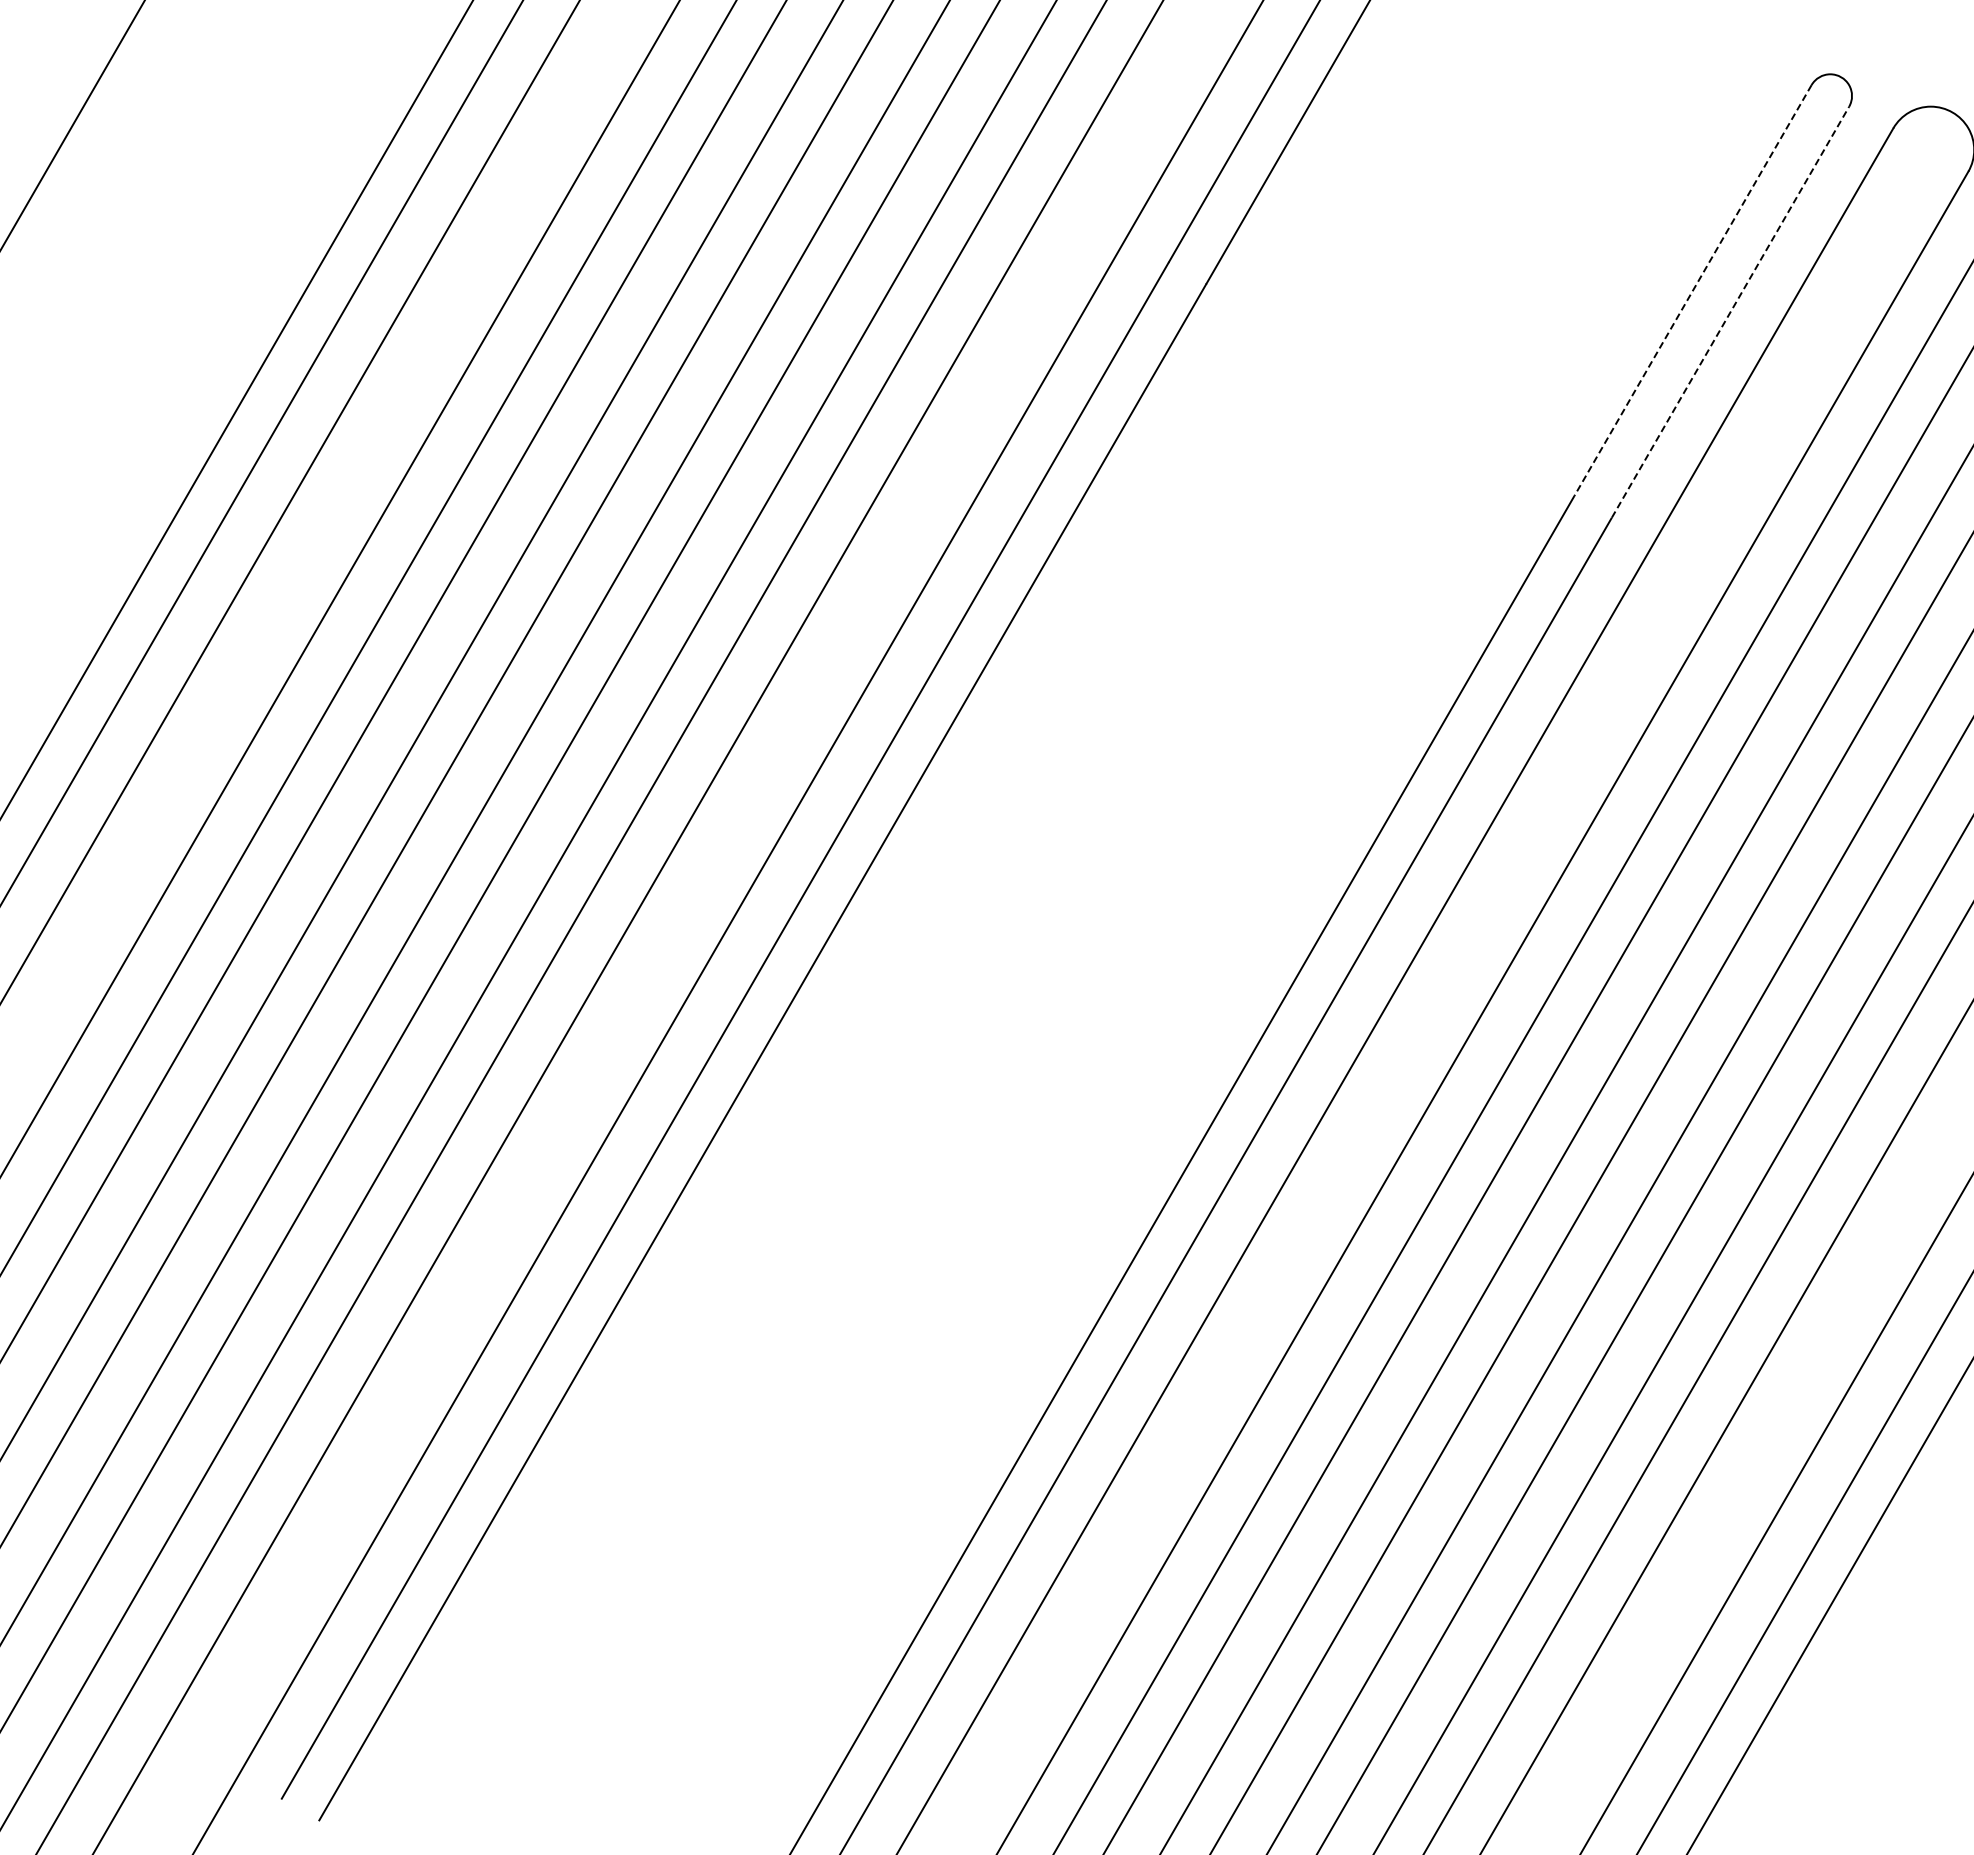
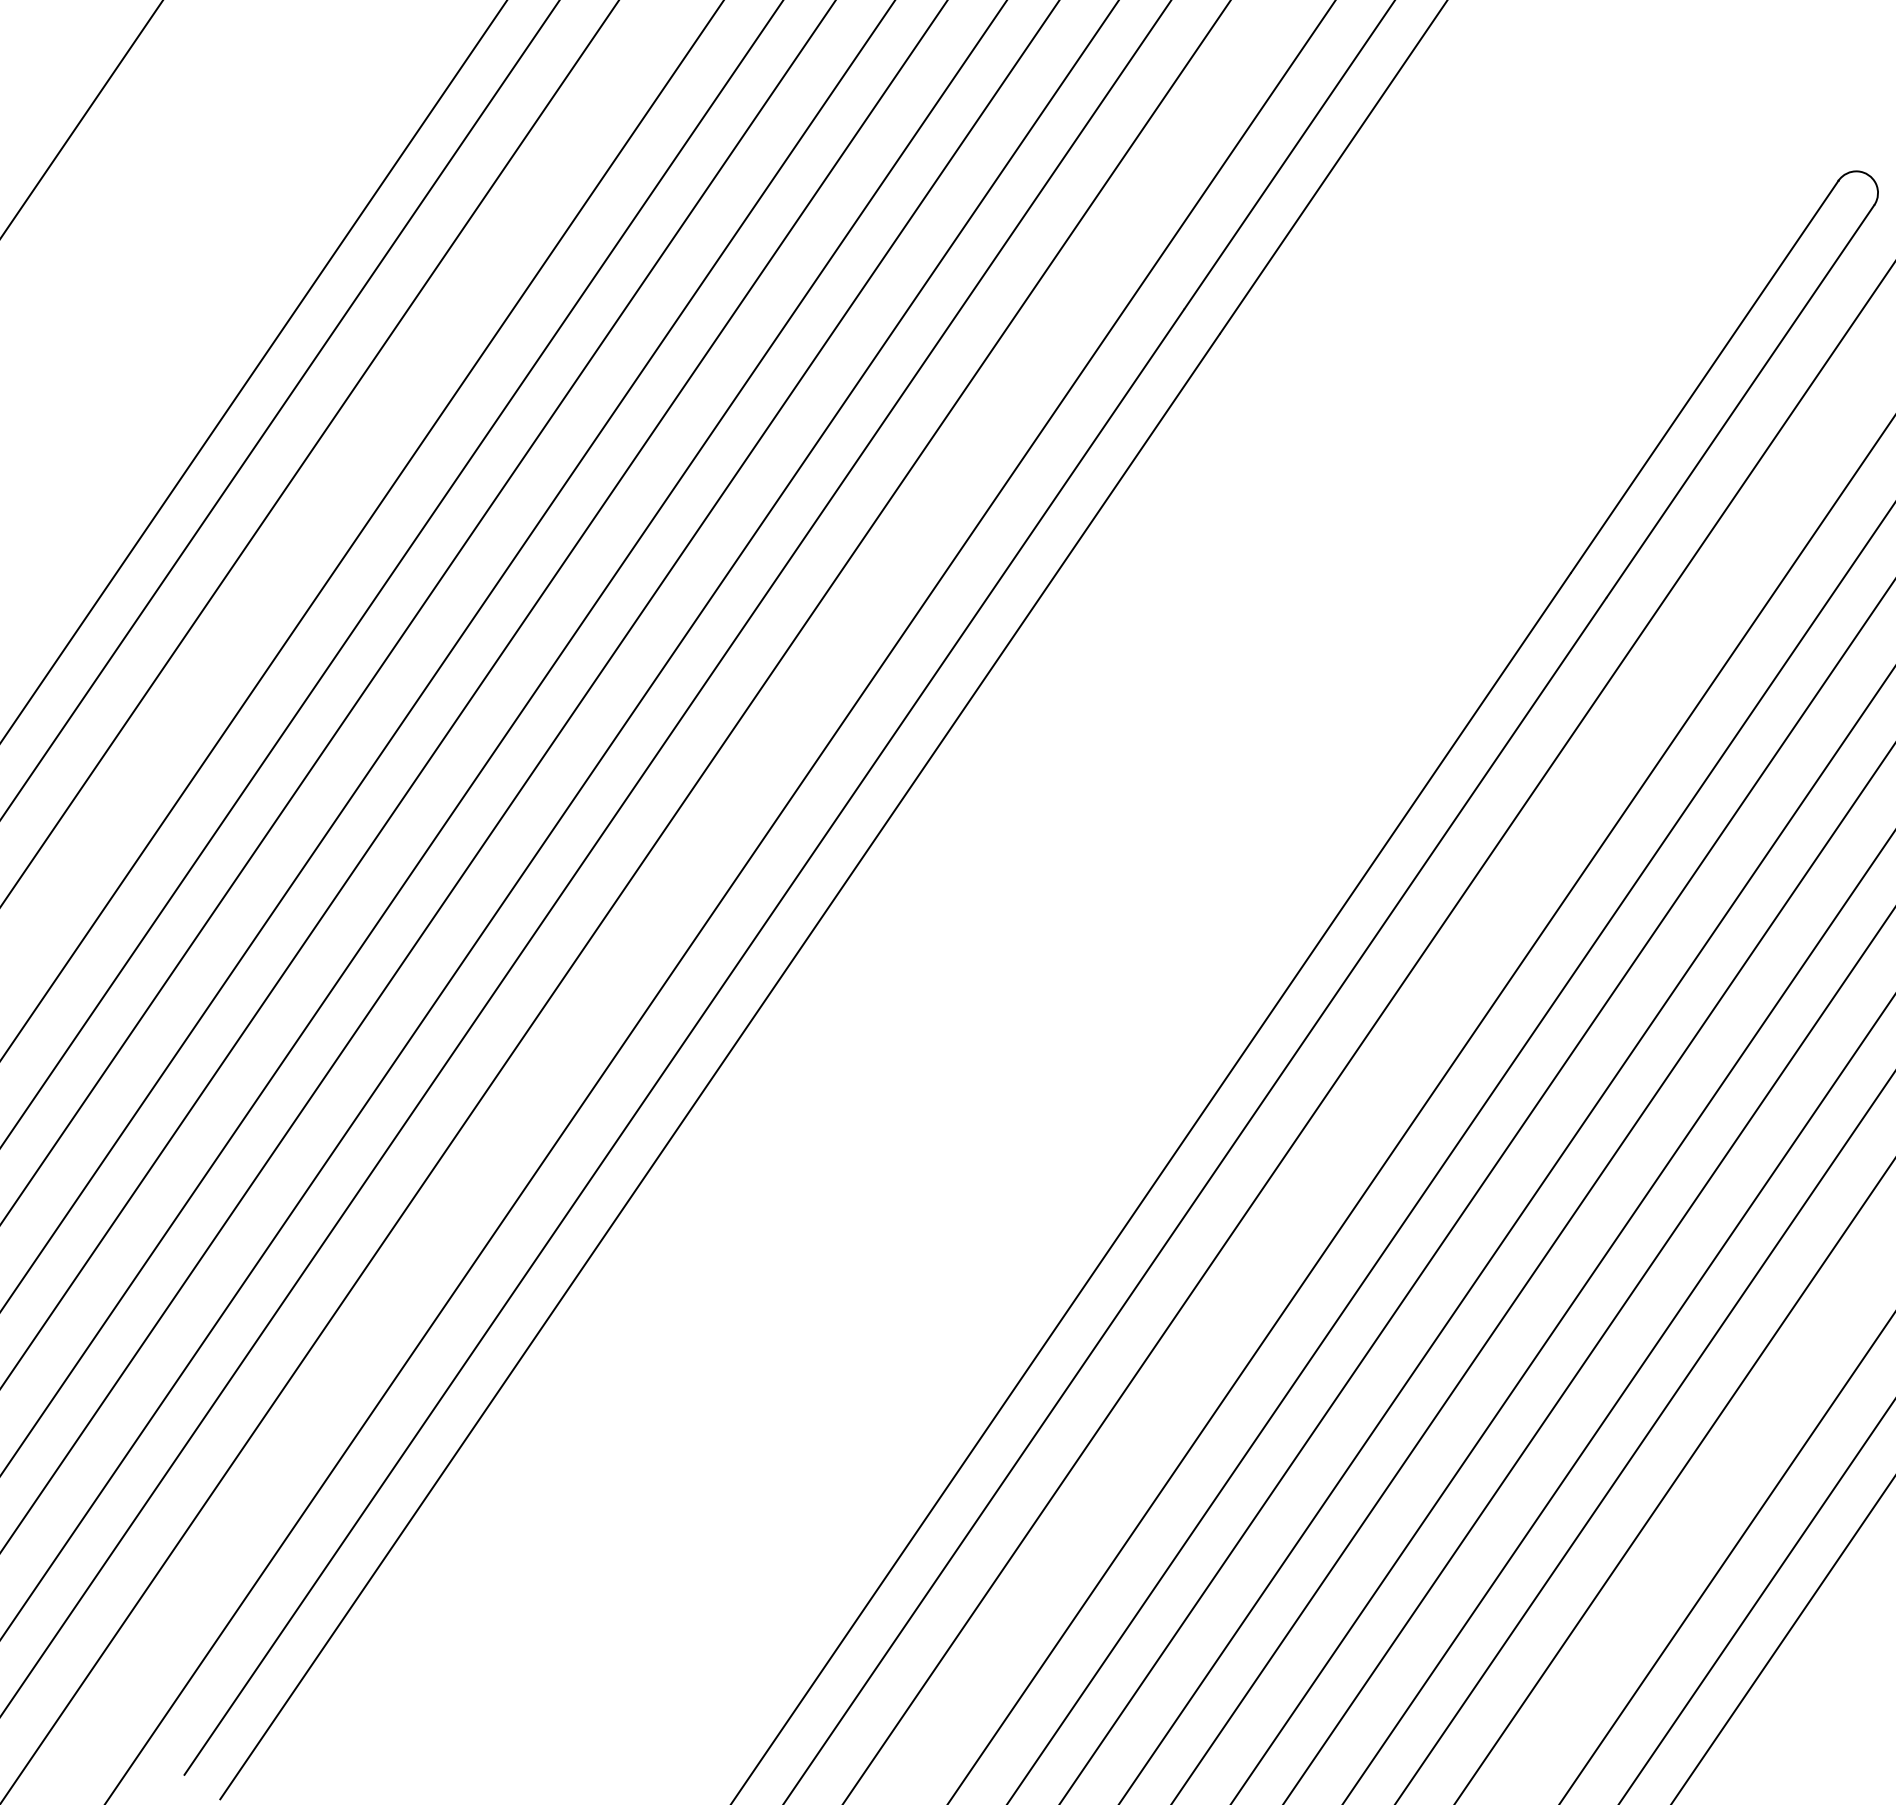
line: (1692, 290) -> (1704, 376), dashed -> solid
line: (1730, 311) -> (1740, 400), dashed -> solid

